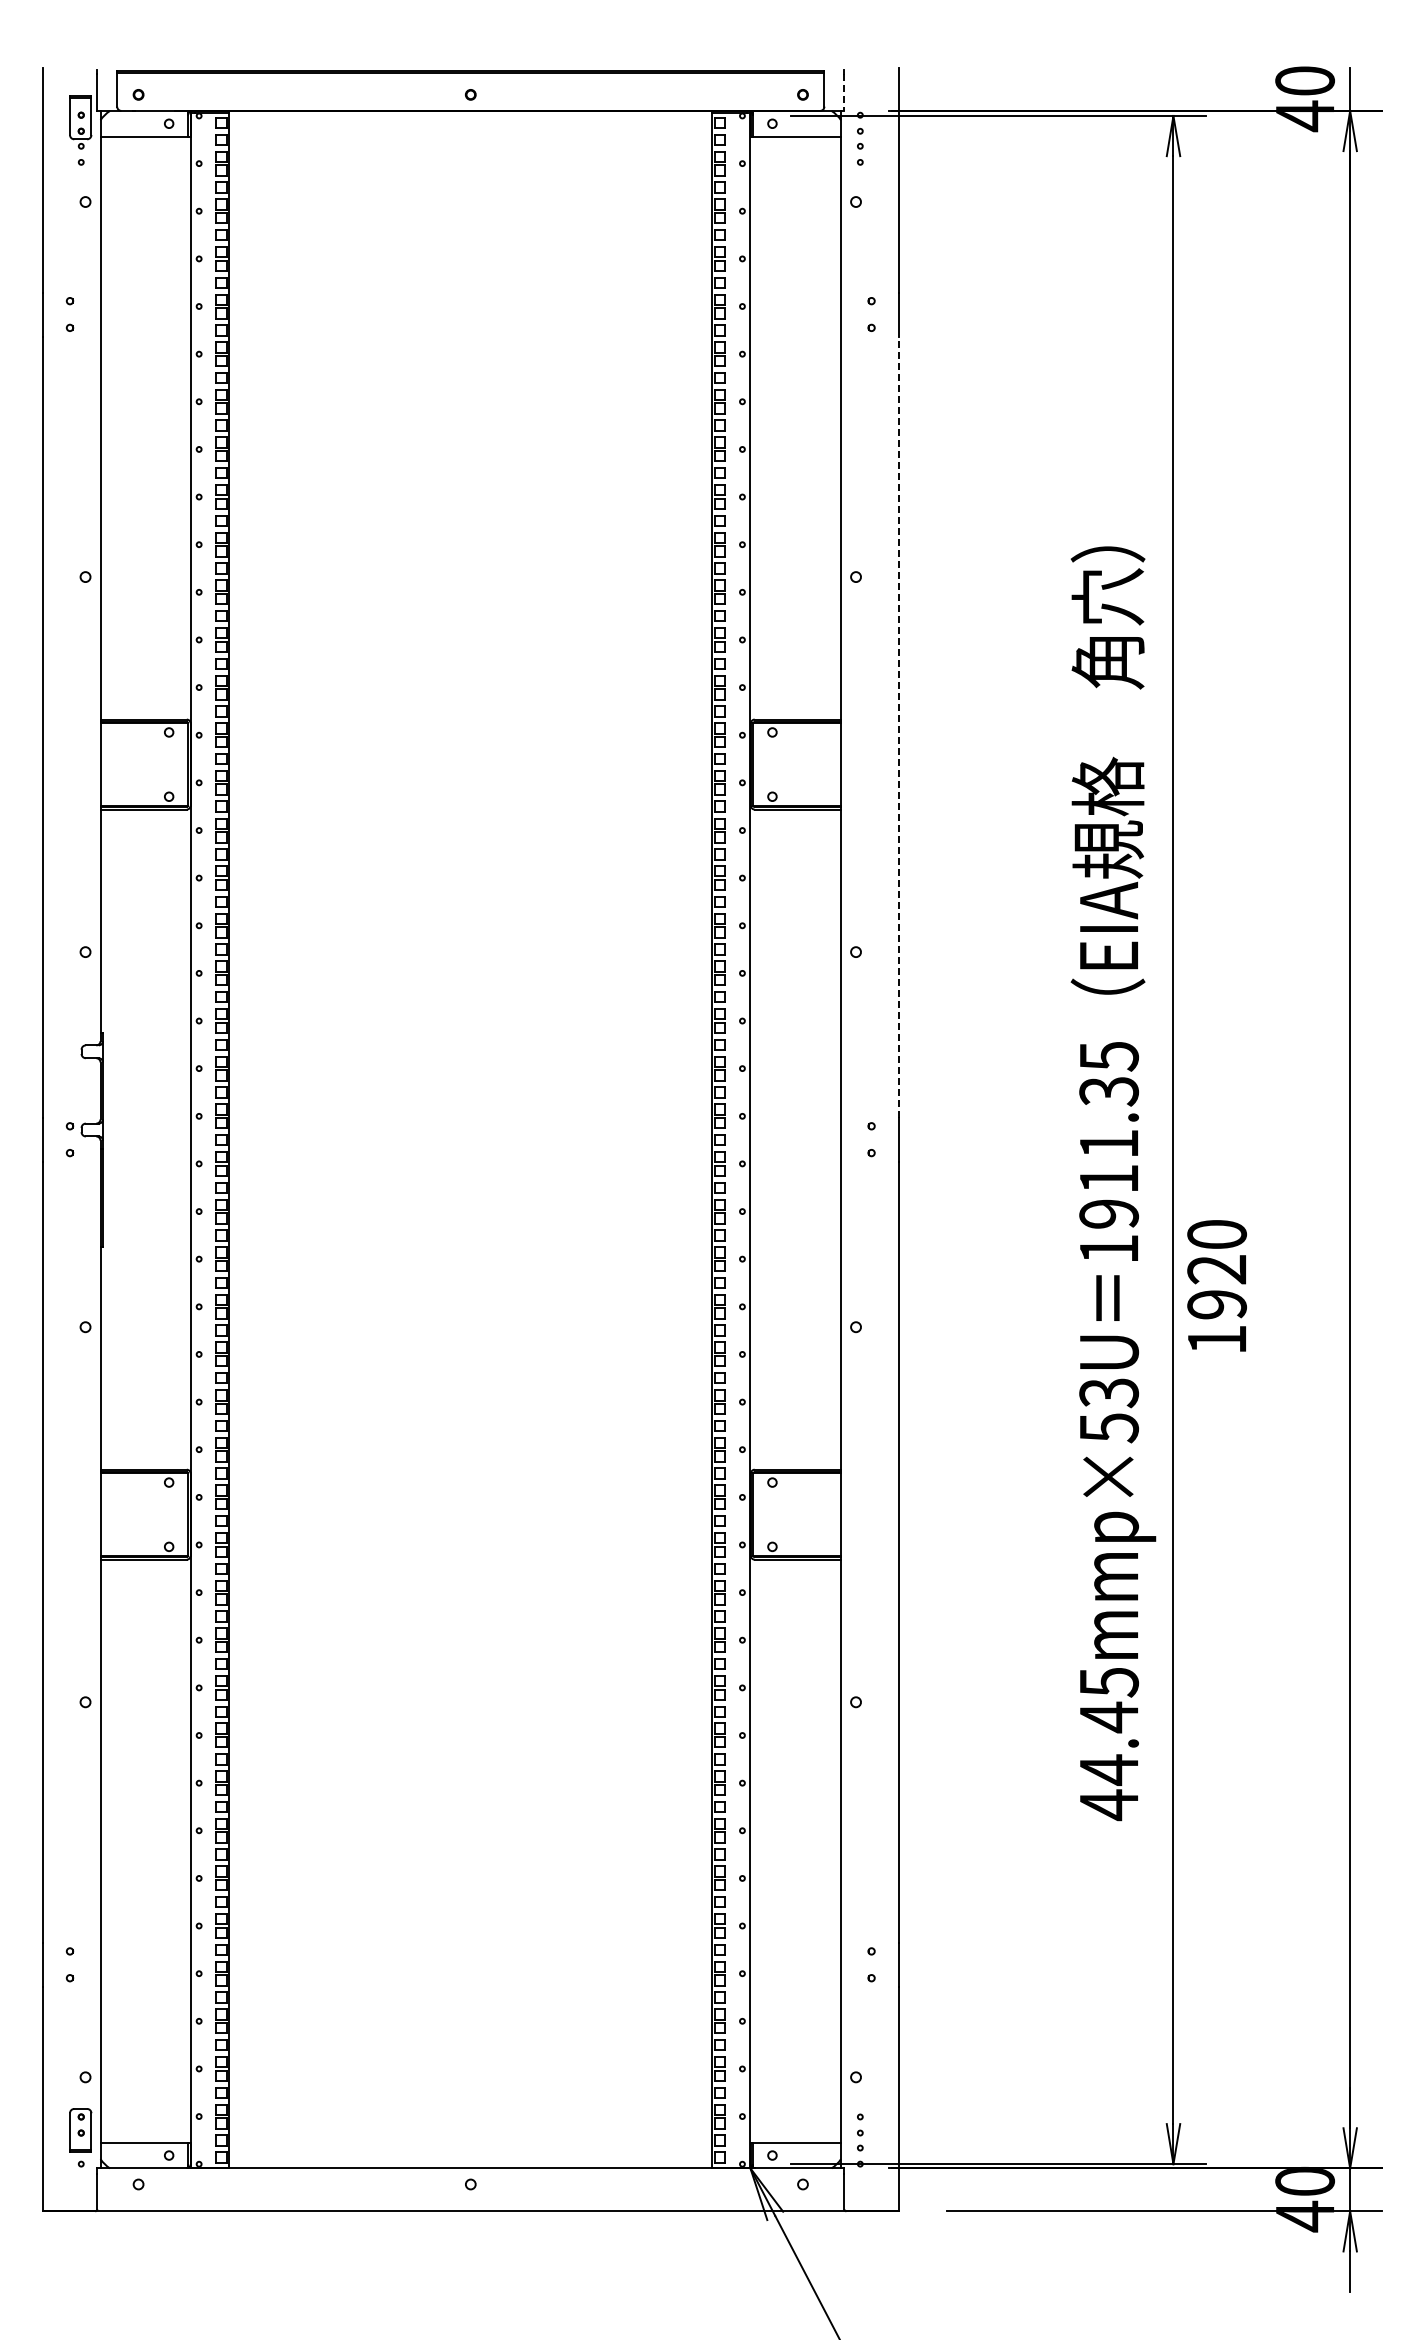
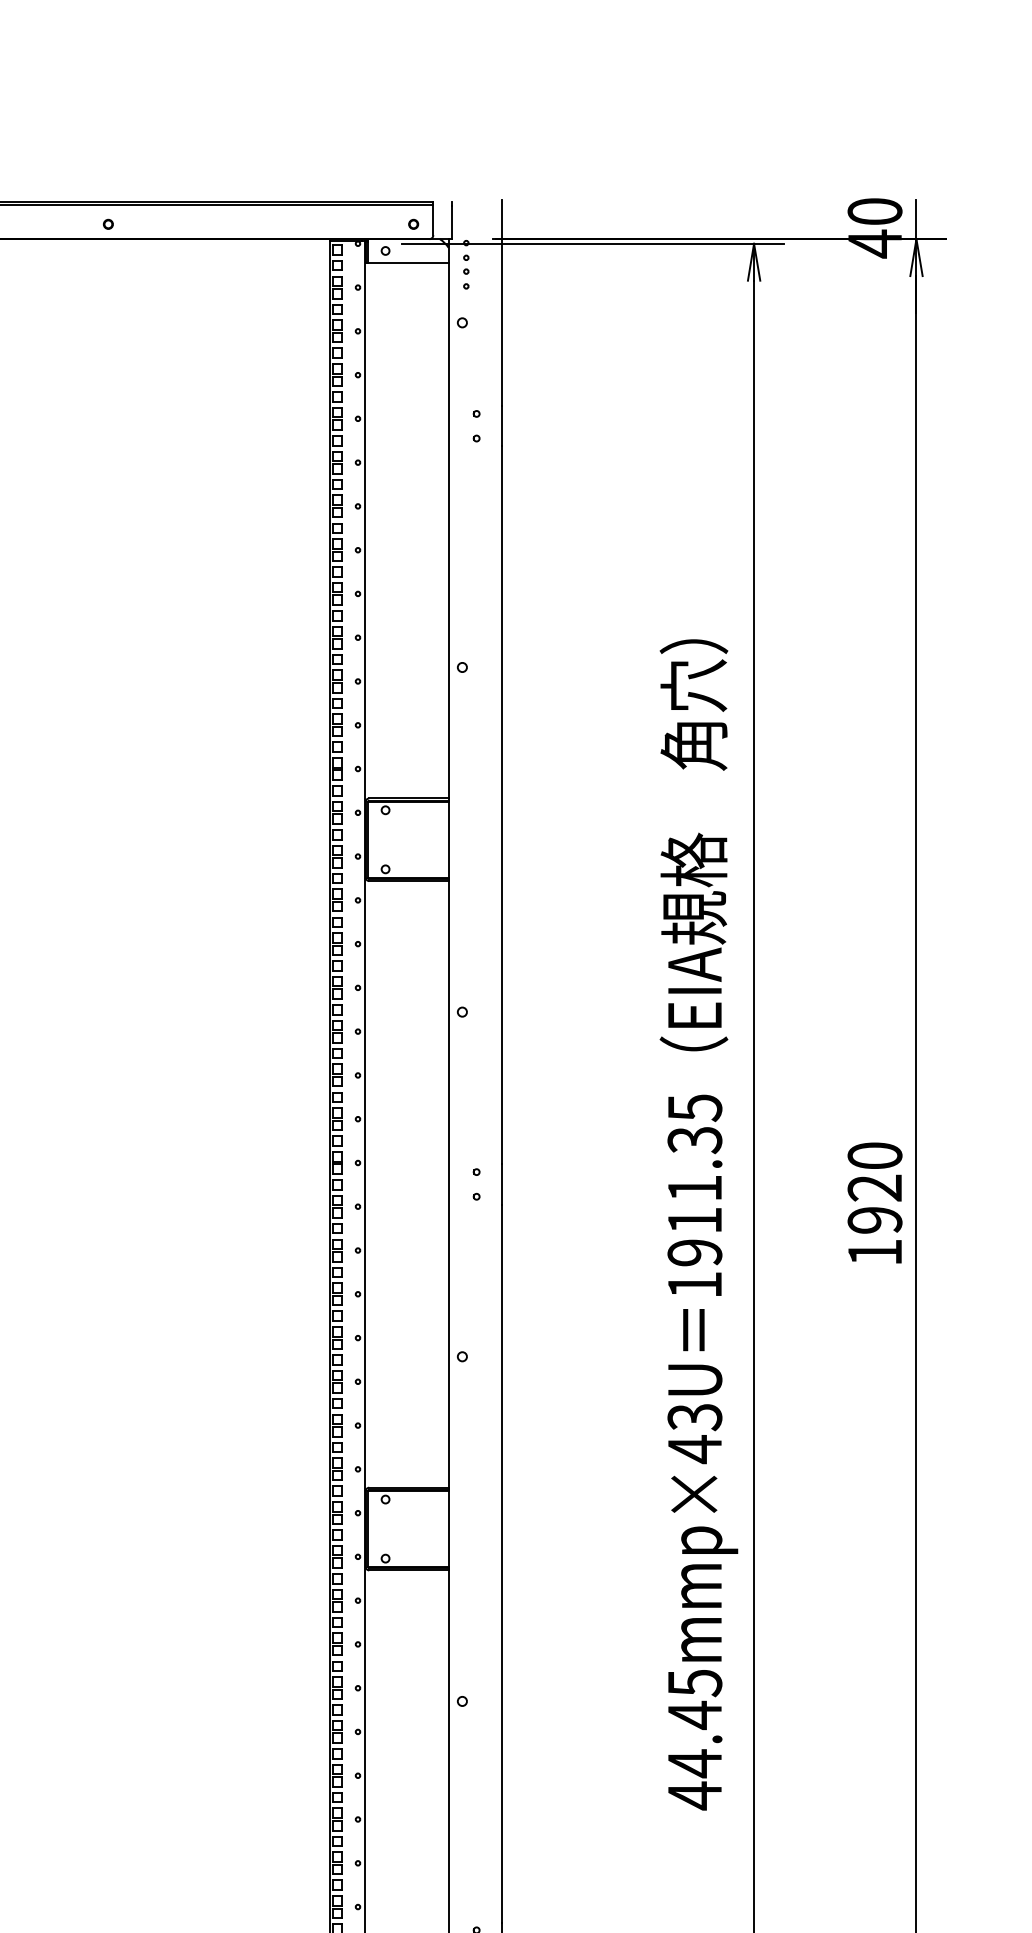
line: (844, 93) -> (451, 223), dashed -> solid
line: (898, 727) -> (501, 805), dashed -> solid
text: (1216, 1285) -> (874, 1202), moved
text: (1109, 1428) -> (695, 1449), 44.45mmp×53U -> 44.45mmp×43U

